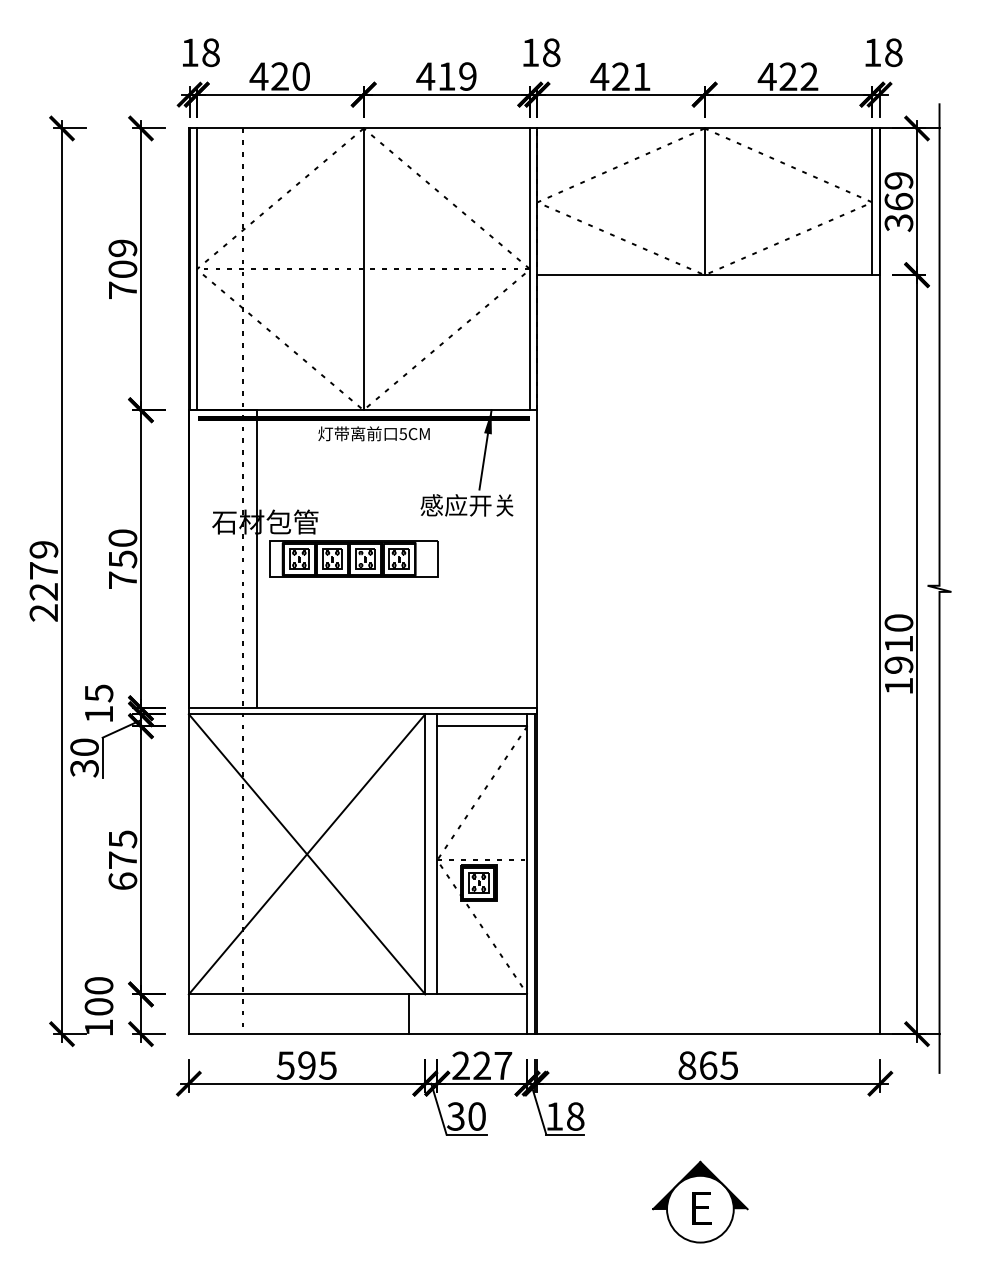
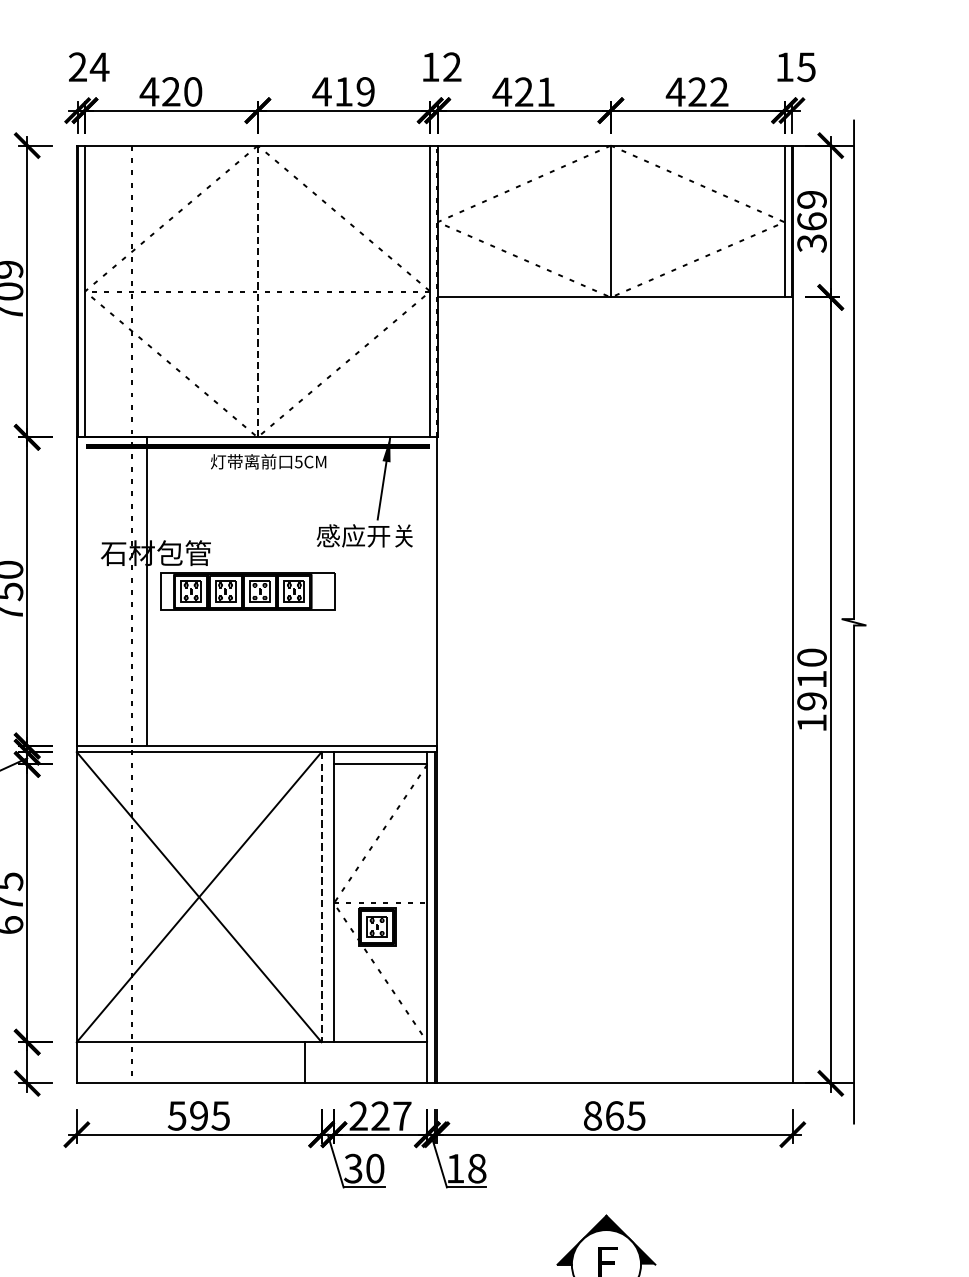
text: (200, 52) -> (88, 66), 18 -> 24
text: (551, 52) -> (452, 66), 18 -> 12
text: (893, 52) -> (806, 66), 18 -> 15
line: (363, 269) -> (257, 291), solid -> dashed
line: (425, 854) -> (321, 897), solid -> dashed

